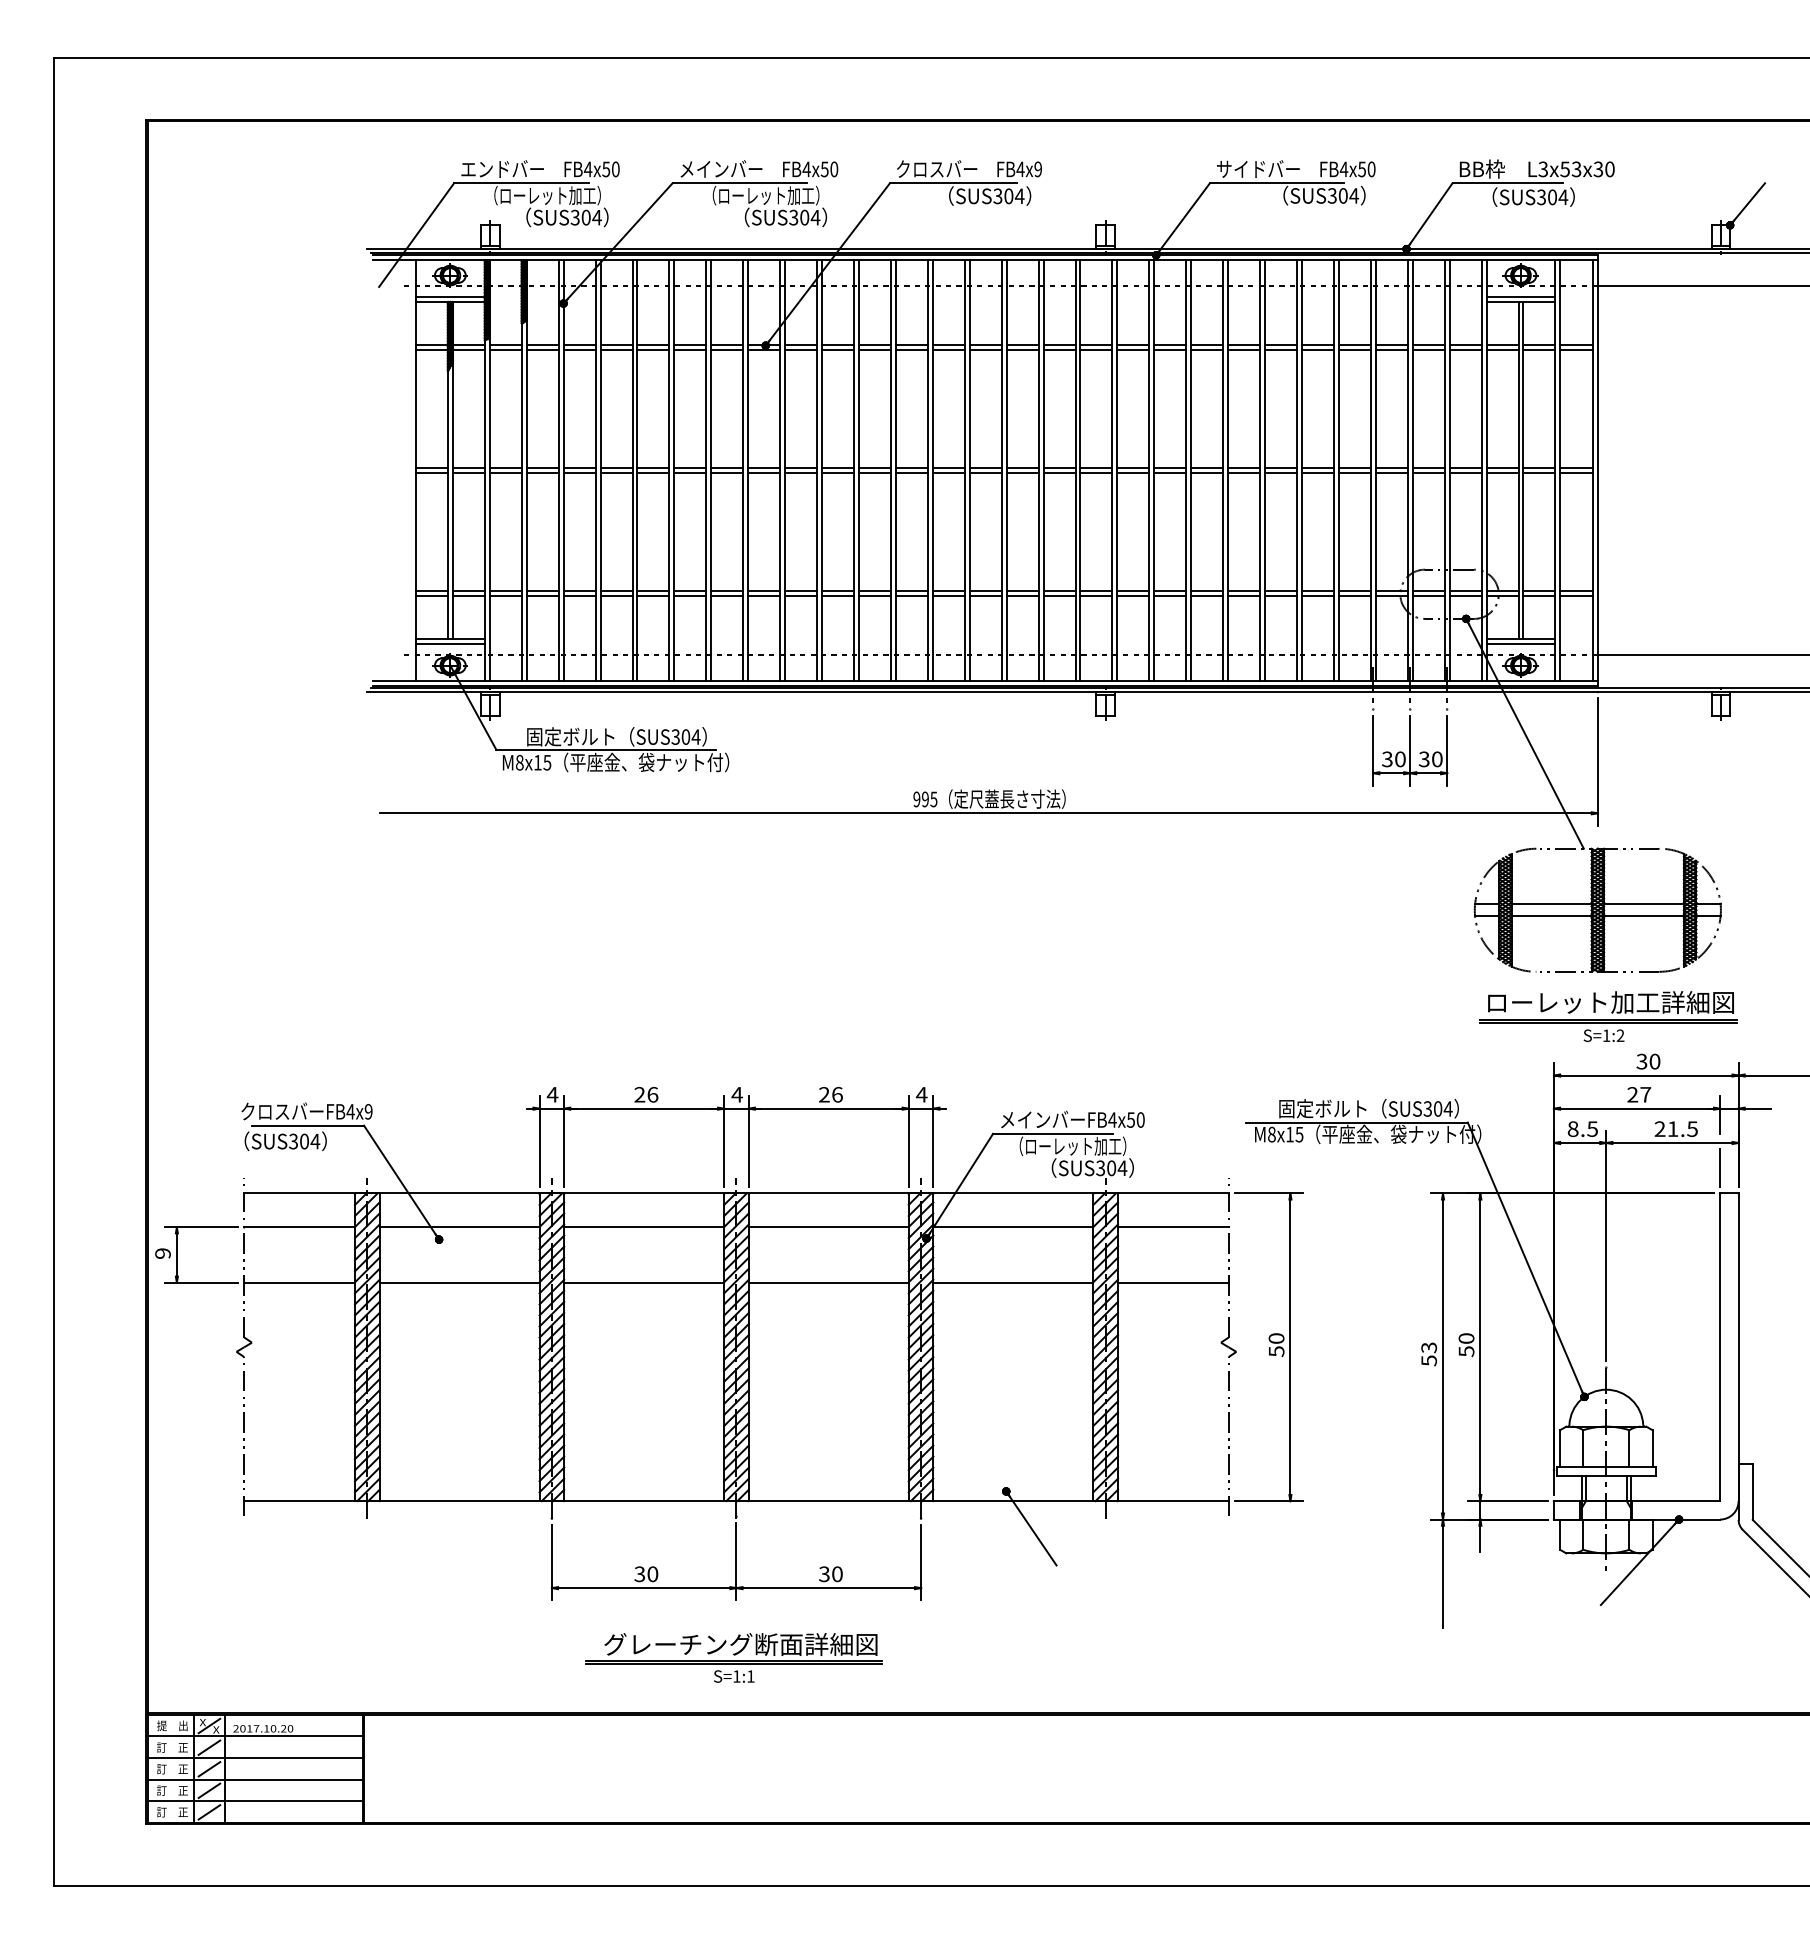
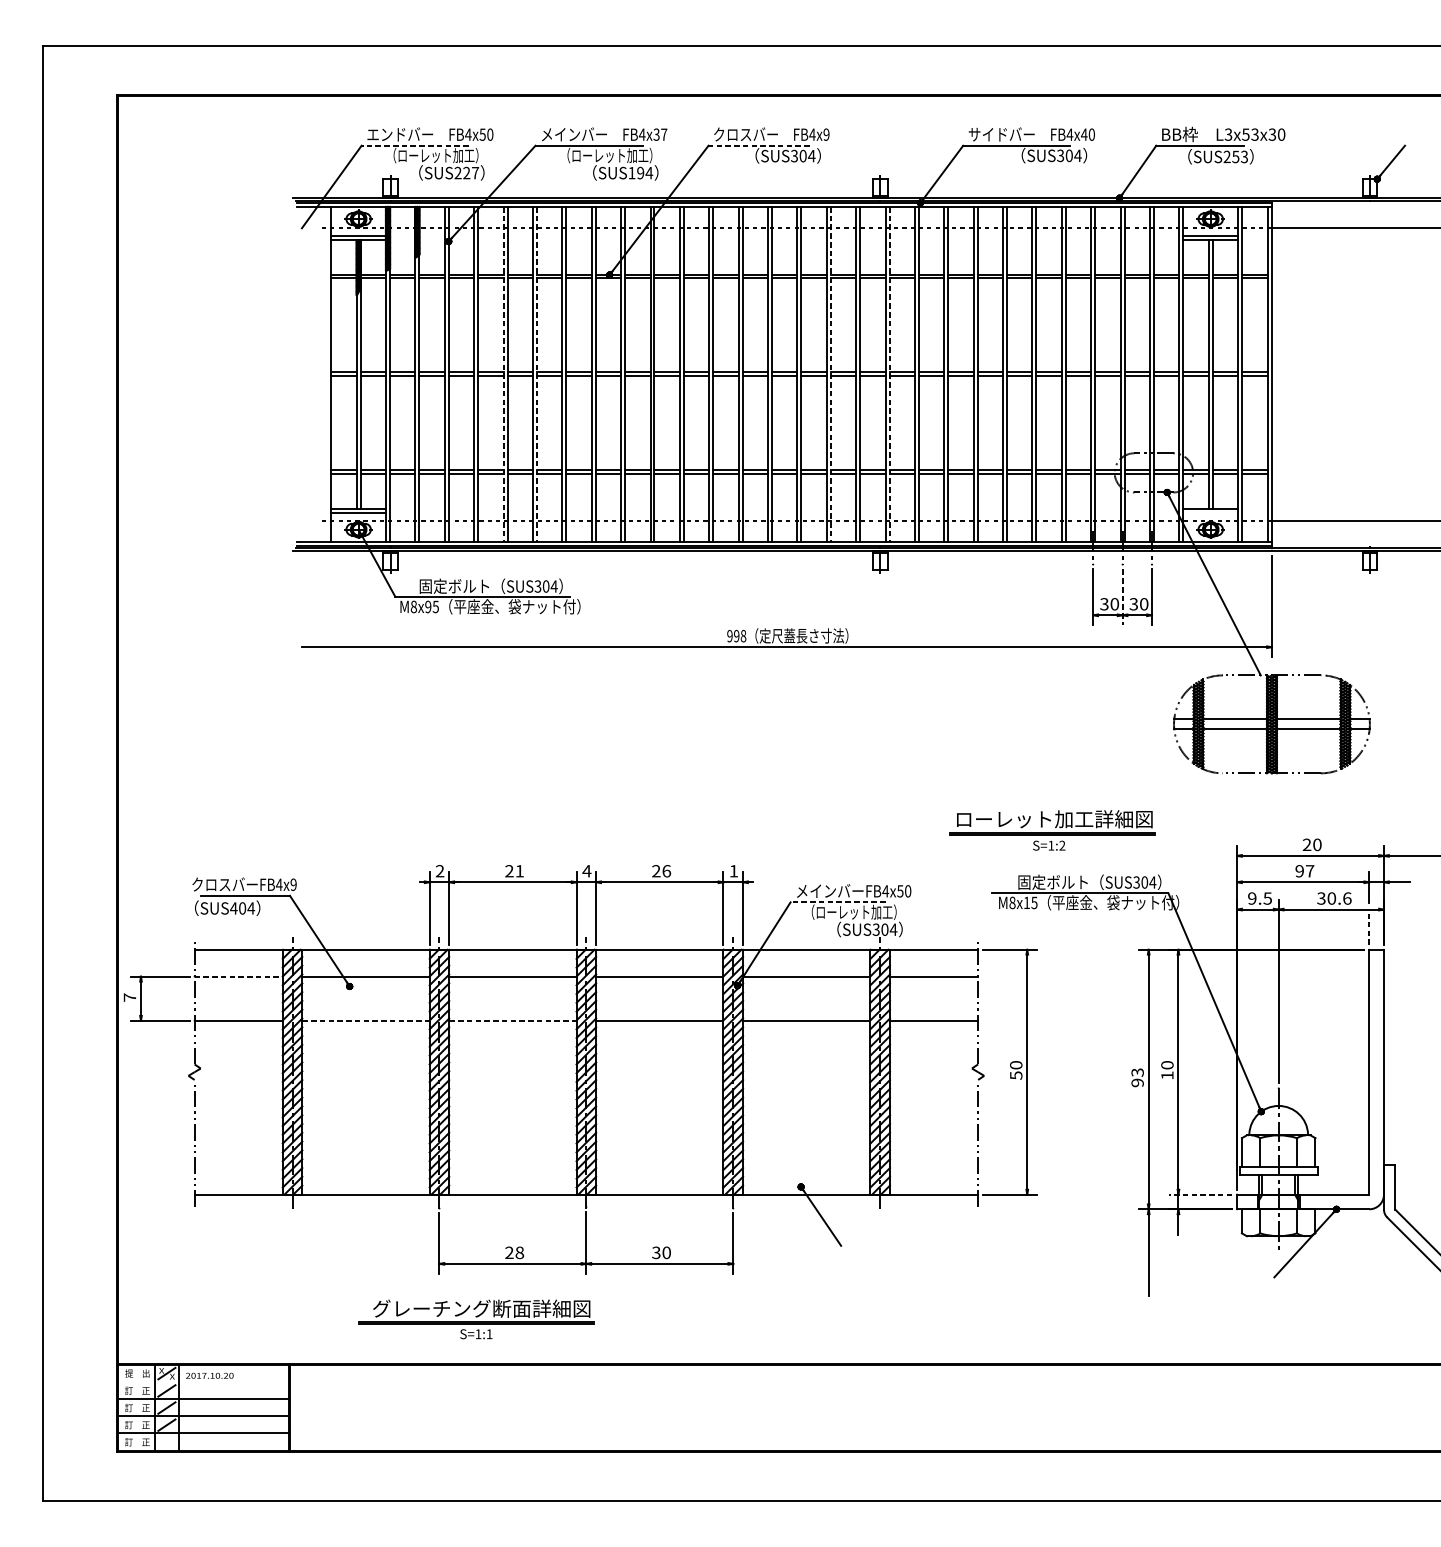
text: (829, 169) -> (660, 134), FB4x50 -> FB4x37
text: (1361, 169) -> (1083, 134), FB4x50 -> FB4x40
line: (520, 183) -> (414, 145), solid -> dashed
line: (953, 183) -> (759, 145), solid -> dashed
text: (1552, 197) -> (1235, 157), SUS304 -> SUS253
text: (585, 217) -> (466, 172), SUS304 -> SUS227
text: (799, 217) -> (636, 172), SUS304 -> SUS194
line: (632, 471) -> (503, 375), solid -> dashed
line: (674, 471) -> (537, 375), solid -> dashed
line: (1043, 471) -> (830, 375), solid -> dashed
line: (1117, 471) -> (889, 375), solid -> dashed
line: (1520, 644) -> (1210, 512), removed
line: (1410, 750) -> (1122, 597), solid -> dashed
text: (537, 762) -> (428, 606), M8x15 -> M8x95
text: (933, 799) -> (743, 636), 995 -> 998
part: (1608, 1016) -> (1052, 830), moved
text: (1641, 1061) -> (1306, 844), 30 -> 20
text: (552, 1094) -> (439, 870), 4 -> 2
text: (652, 1094) -> (519, 870), 26 -> 21
text: (921, 1094) -> (733, 870), 4 -> 1
text: (1632, 1094) -> (1299, 870), 27 -> 97
text: (1572, 1128) -> (1251, 898), 8.5 -> 9.5
text: (1676, 1128) -> (1334, 898), 21.5 -> 30.6
line: (1052, 1133) -> (837, 902), solid -> dashed
text: (293, 1141) -> (233, 908), SUS304 -> SUS404
line: (1720, 1167) -> (1369, 929), solid -> dashed
line: (300, 1227) -> (239, 976), solid -> dashed
text: (162, 1253) -> (129, 997), 9 -> 7
line: (459, 1282) -> (365, 1020), solid -> dashed
line: (644, 1282) -> (513, 1020), solid -> dashed
text: (1466, 1351) -> (1167, 1075), 50 -> 10
text: (1428, 1360) -> (1137, 1082), 53 -> 93
line: (1507, 1501) -> (1200, 1194), solid -> dashed
text: (646, 1574) -> (514, 1253), 30 -> 28
part: (733, 1657) -> (475, 1319), moved
line: (255, 1736) -> (203, 1381), removed
line: (209, 1812) -> (166, 1442), removed

